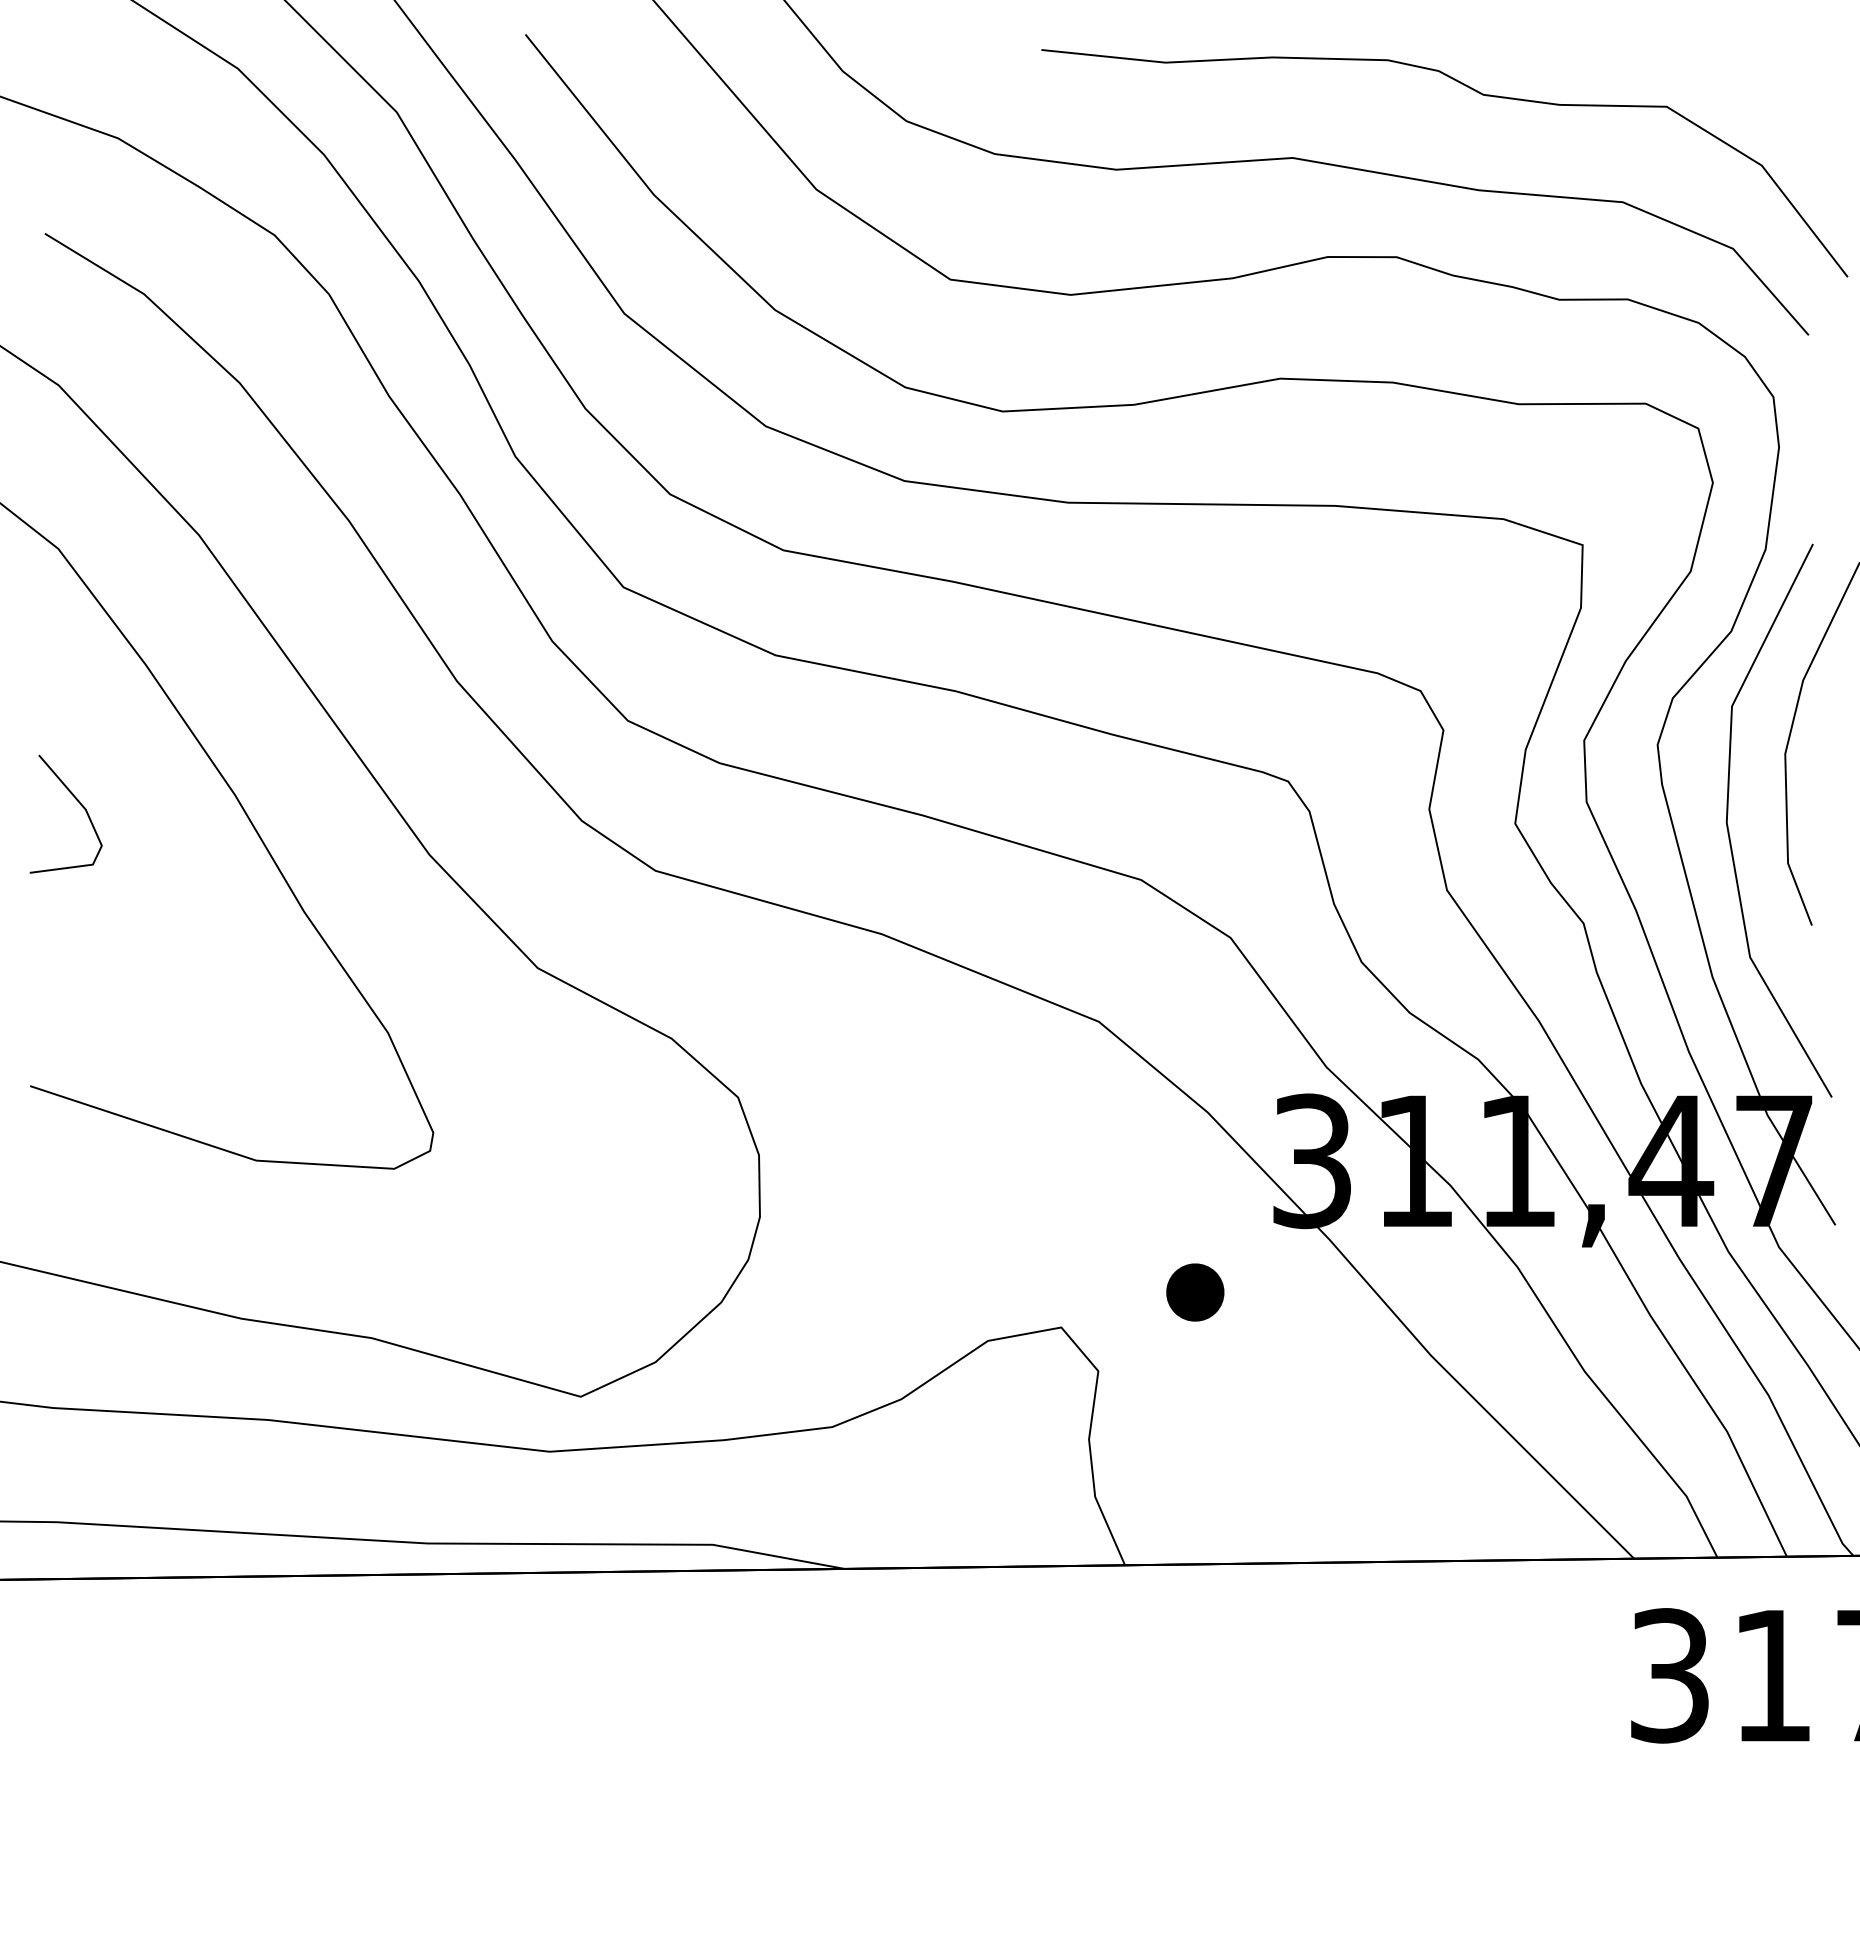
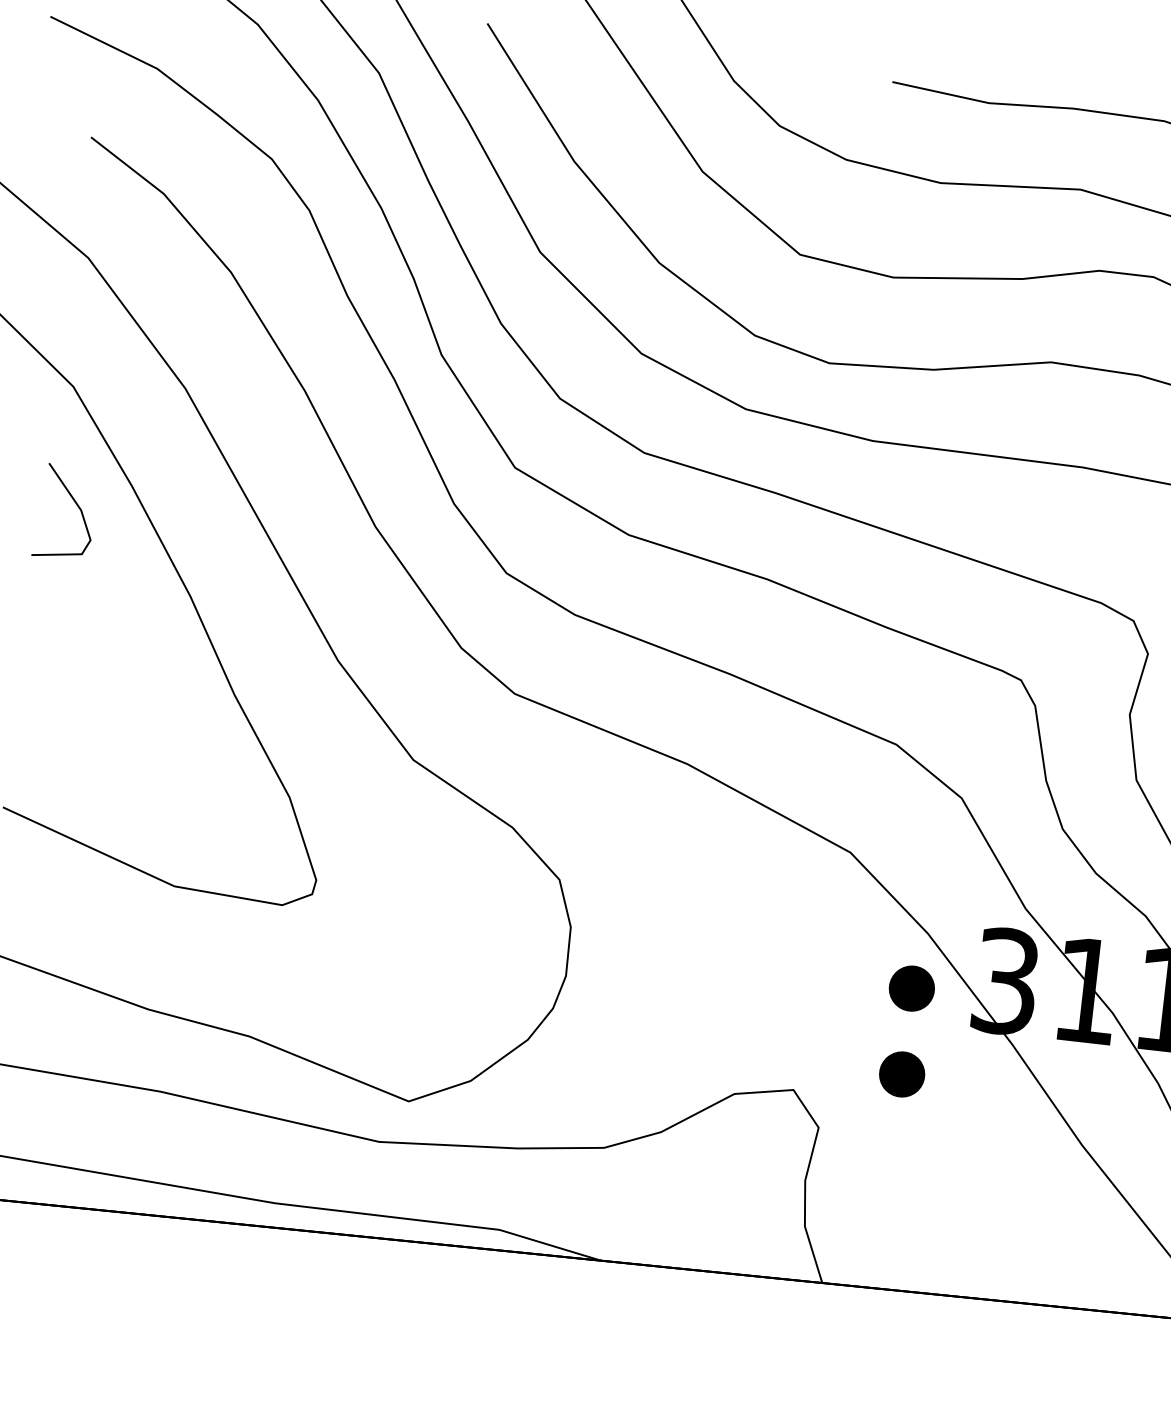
line: (77, 801) -> (75, 503), moved
part: (1195, 1183) -> (912, 988), added

